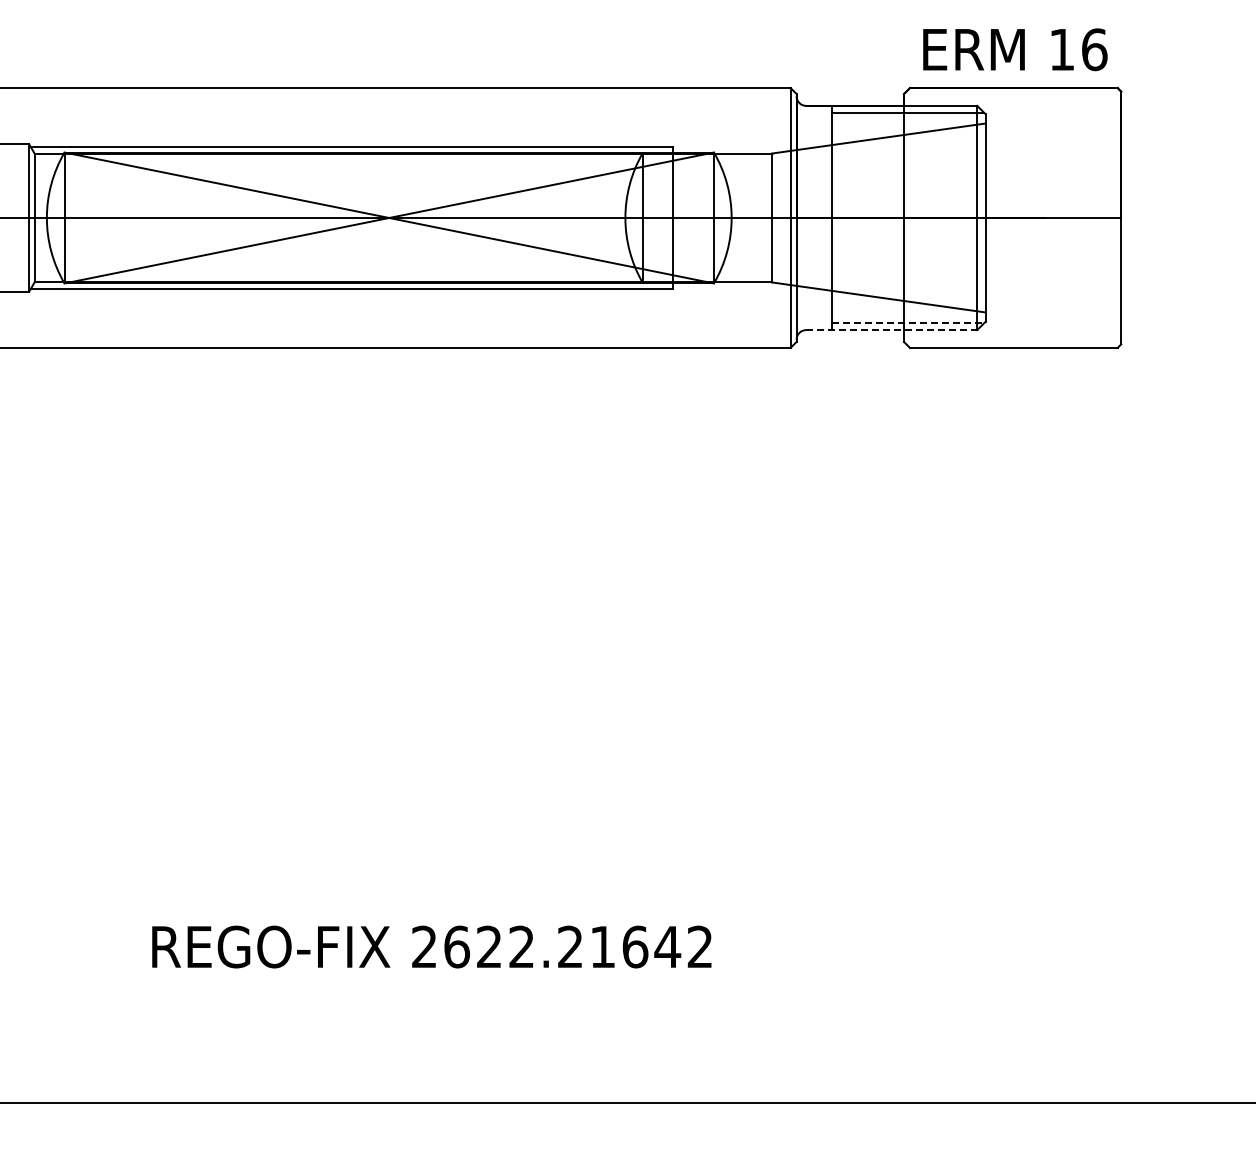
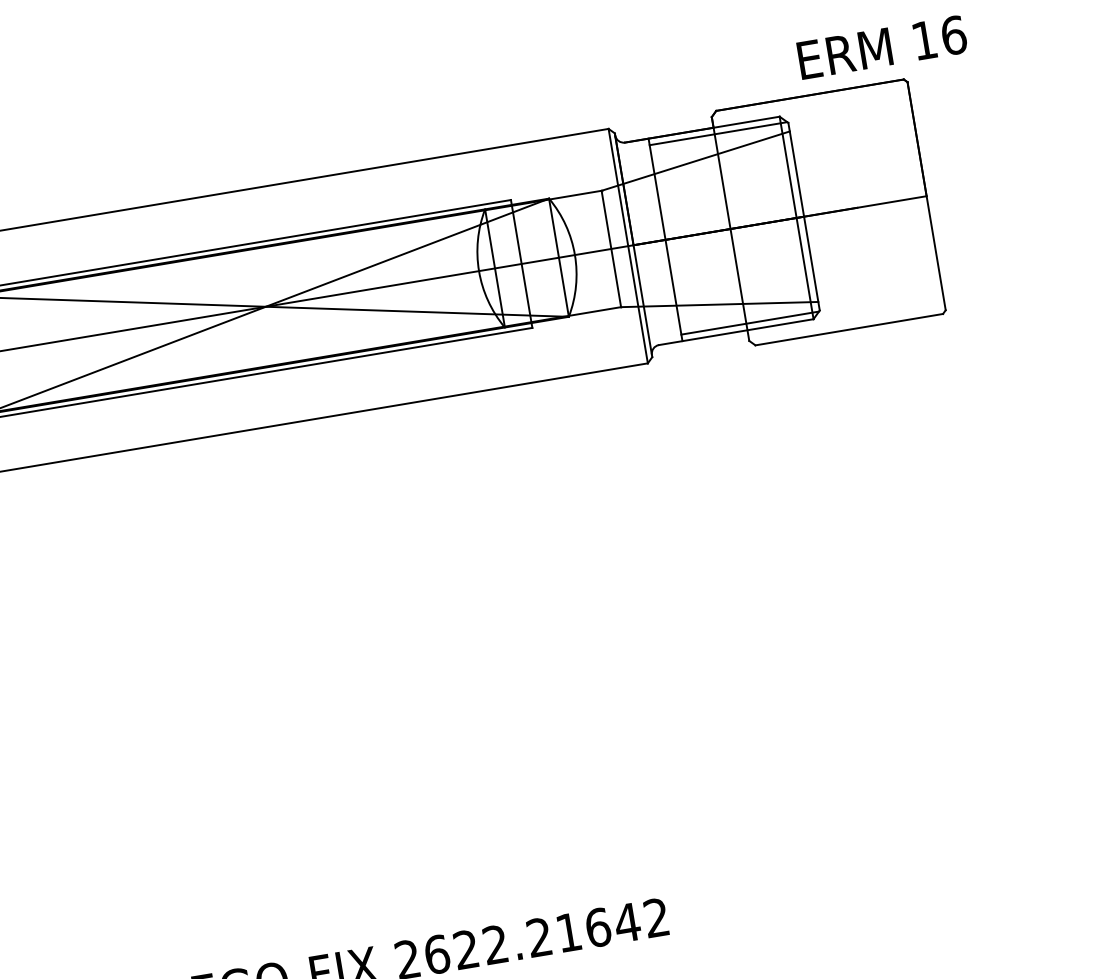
text: (1015, 49) -> (882, 47), moved
line: (908, 322) -> (750, 322), dashed -> solid
line: (891, 330) -> (736, 332), dashed -> solid

